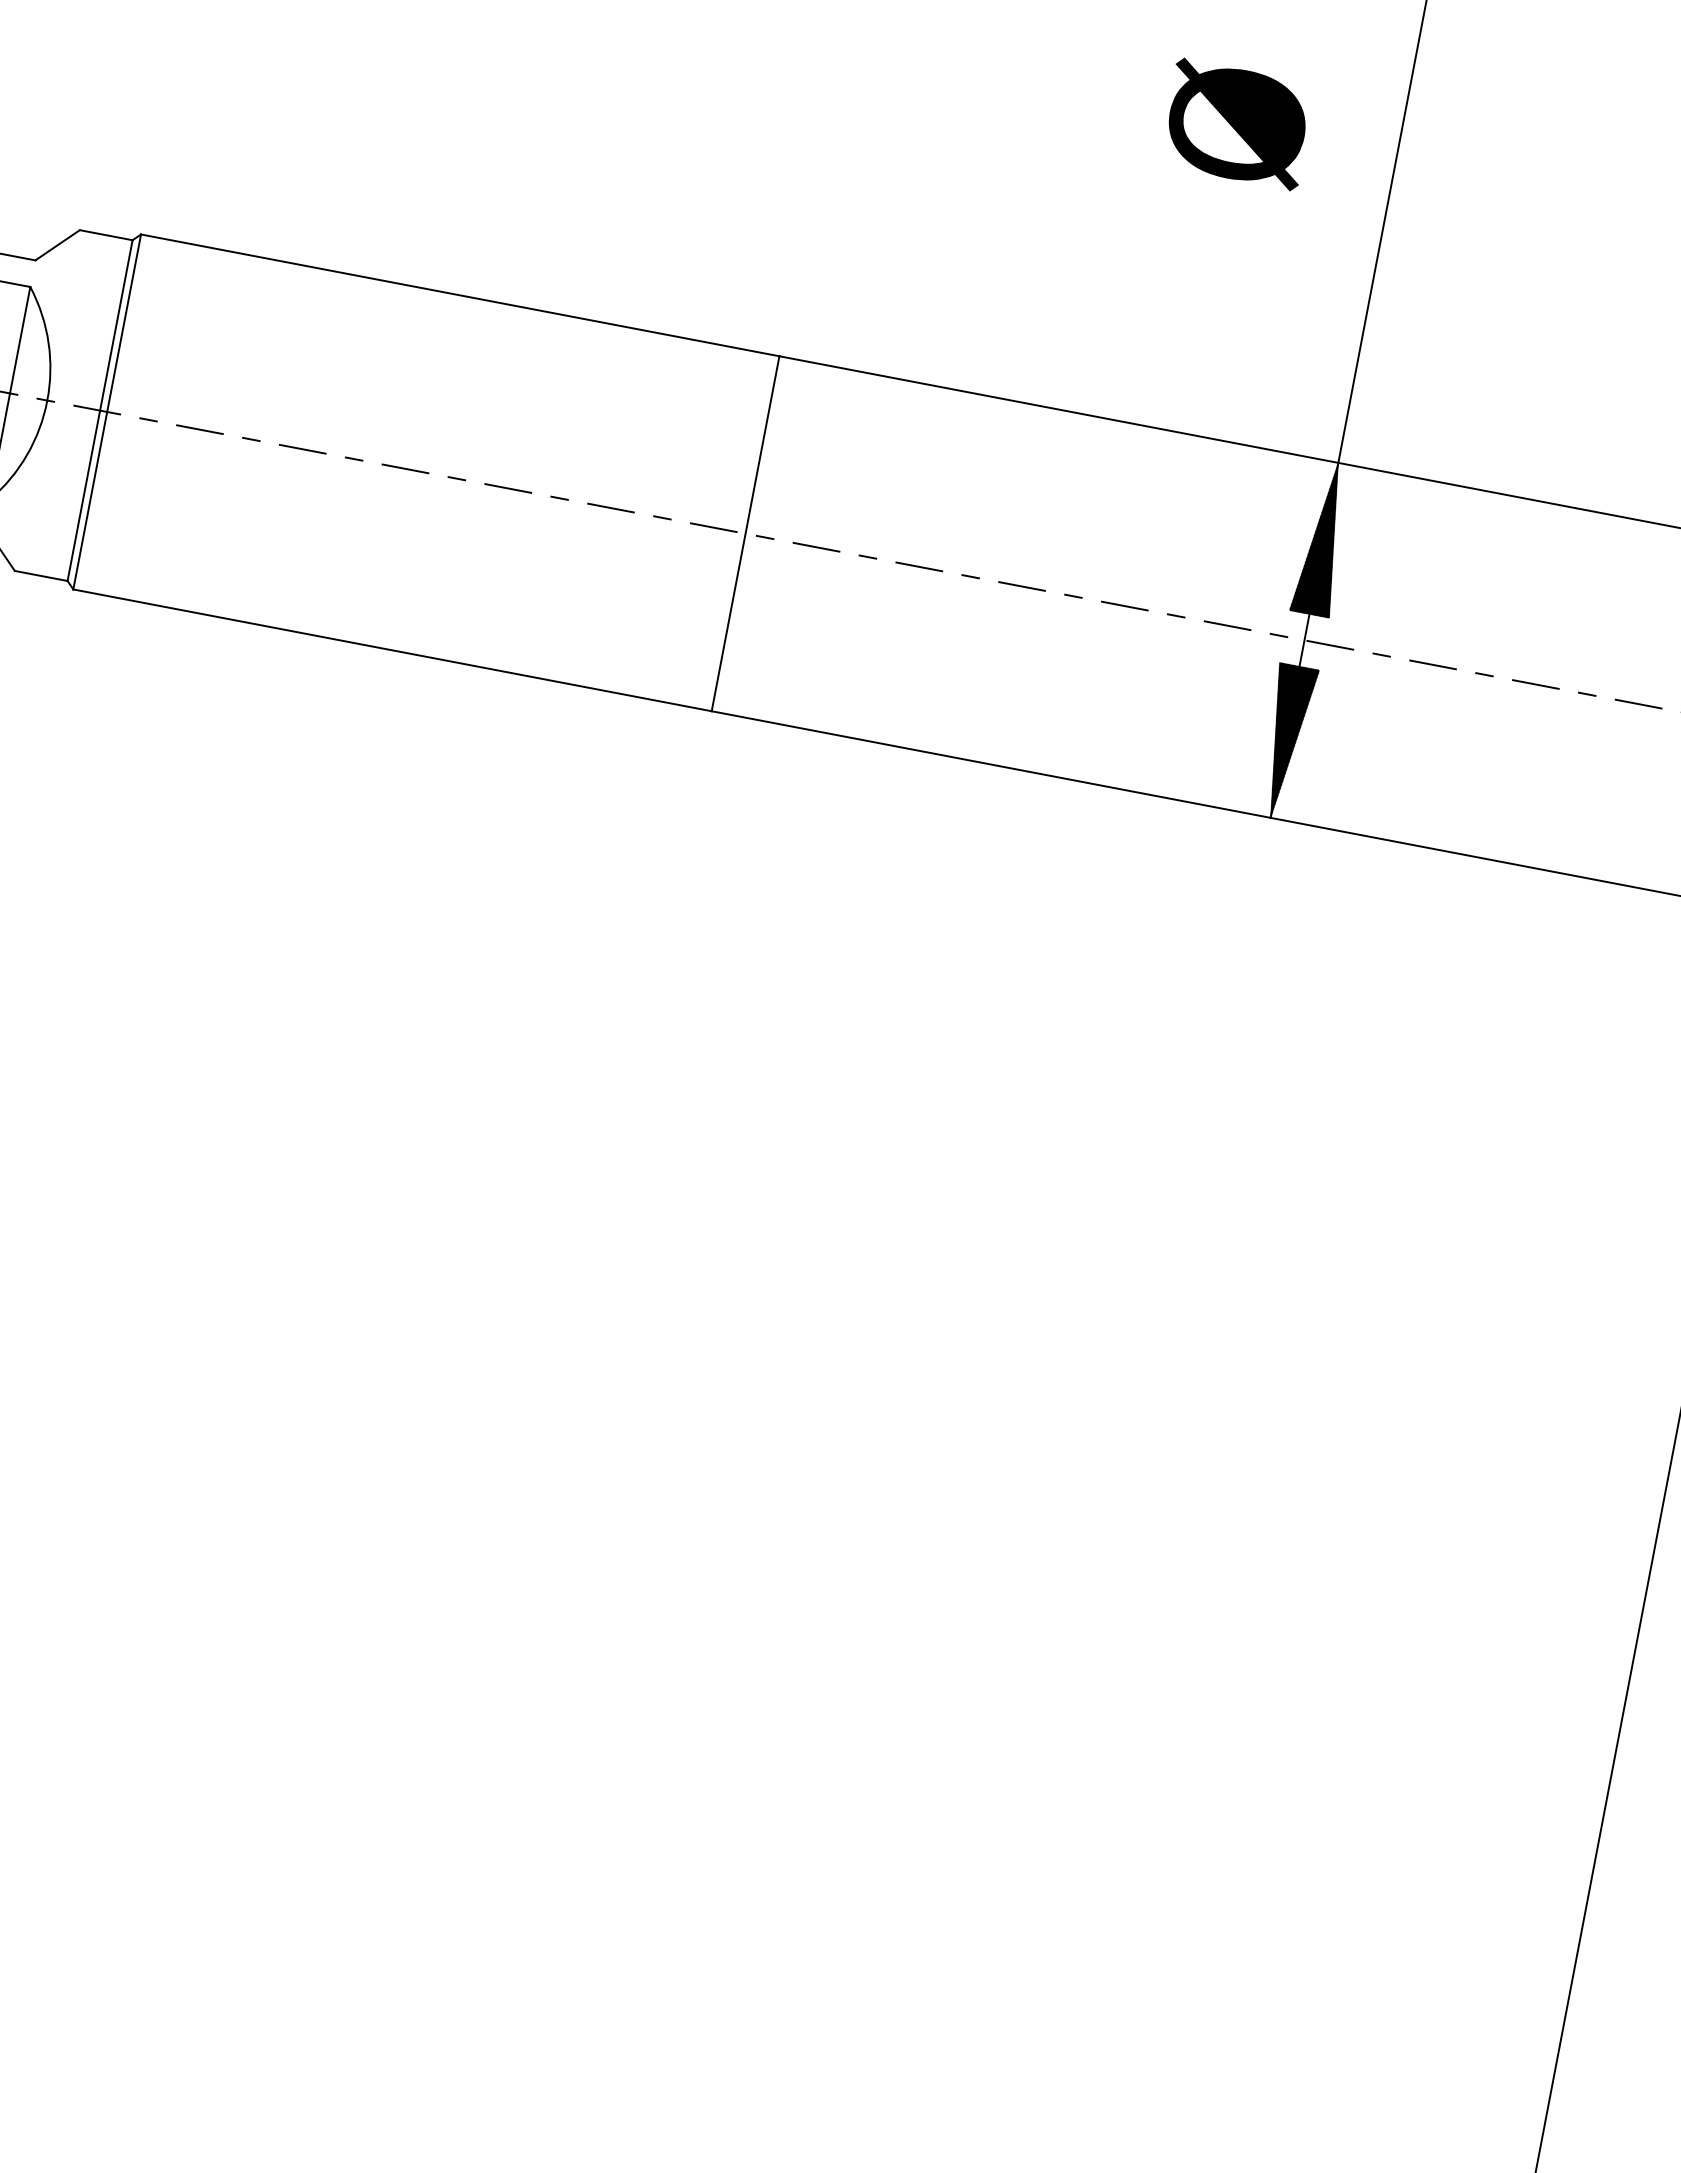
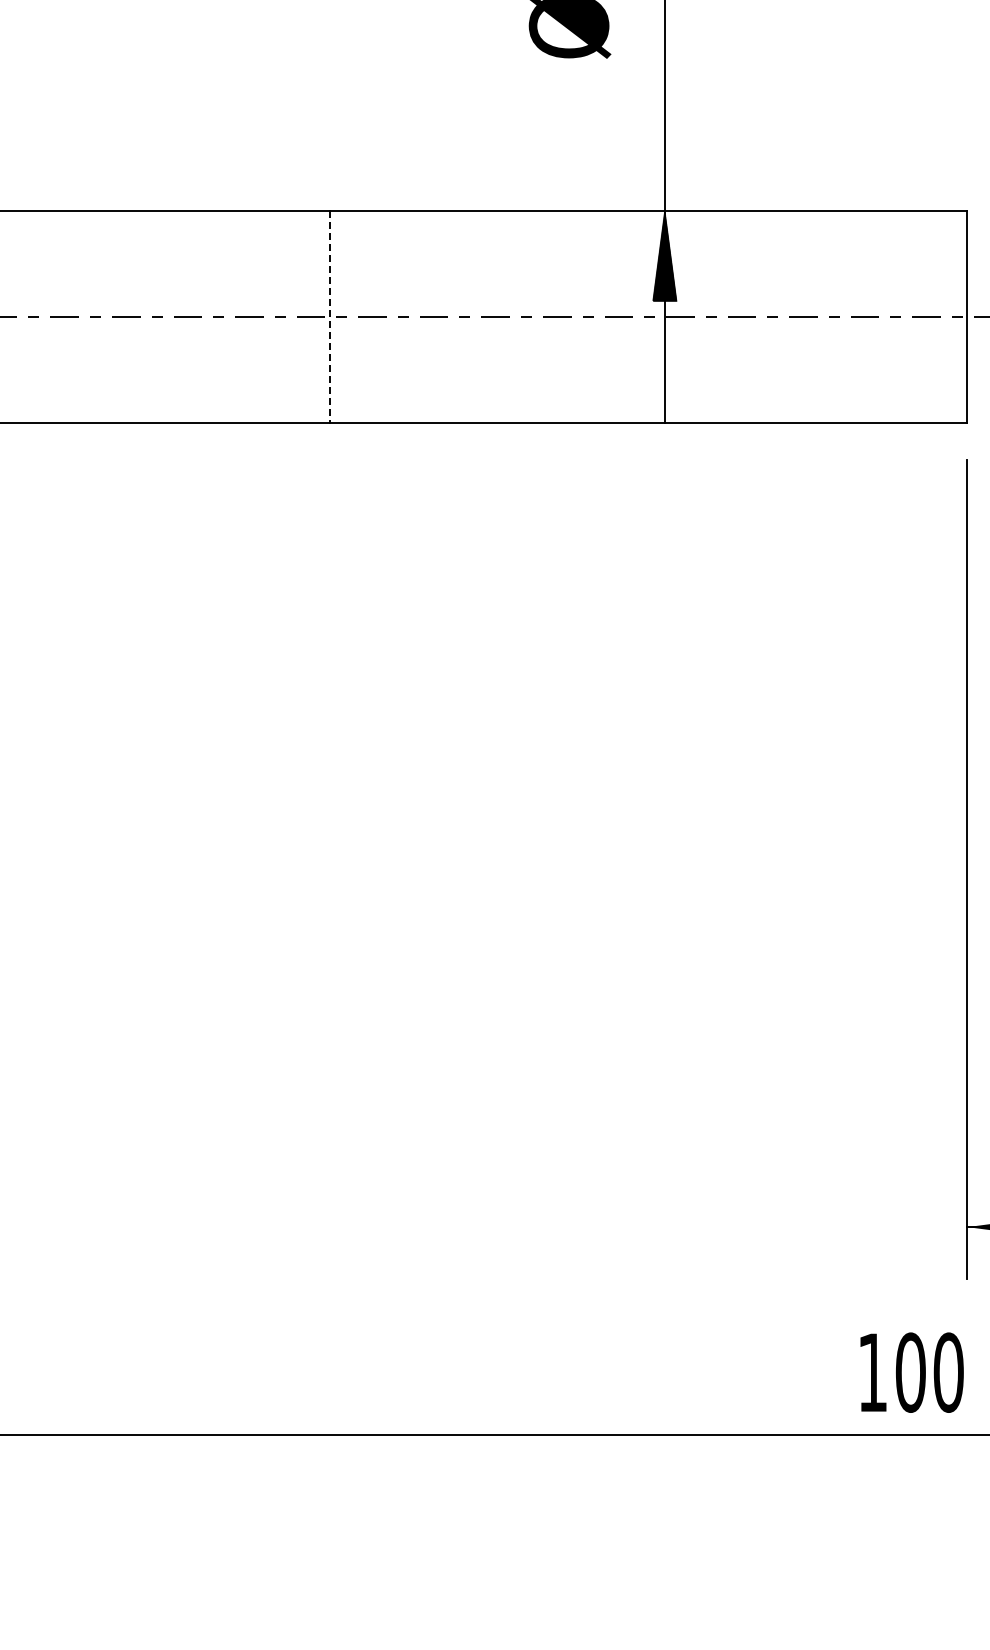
line: (746, 534) -> (330, 317), solid -> dashed
hatch: (1284, 741) -> (664, 377), removed

